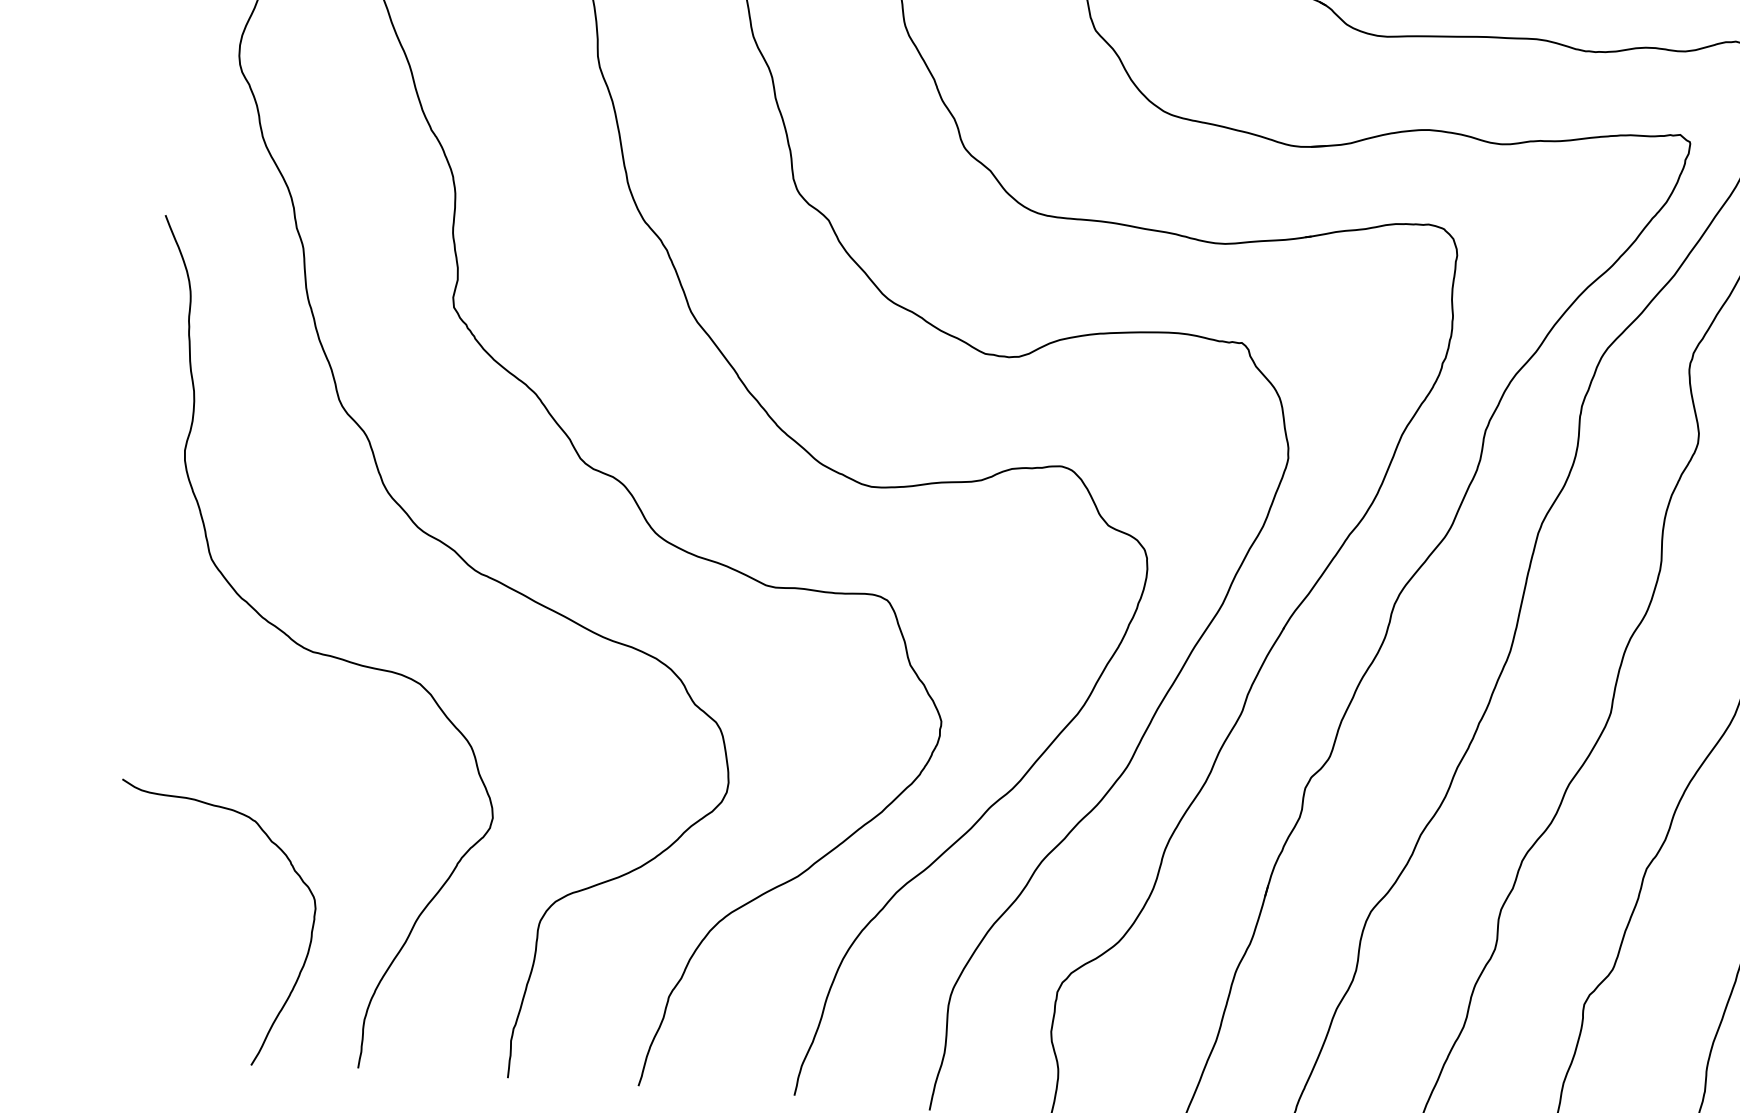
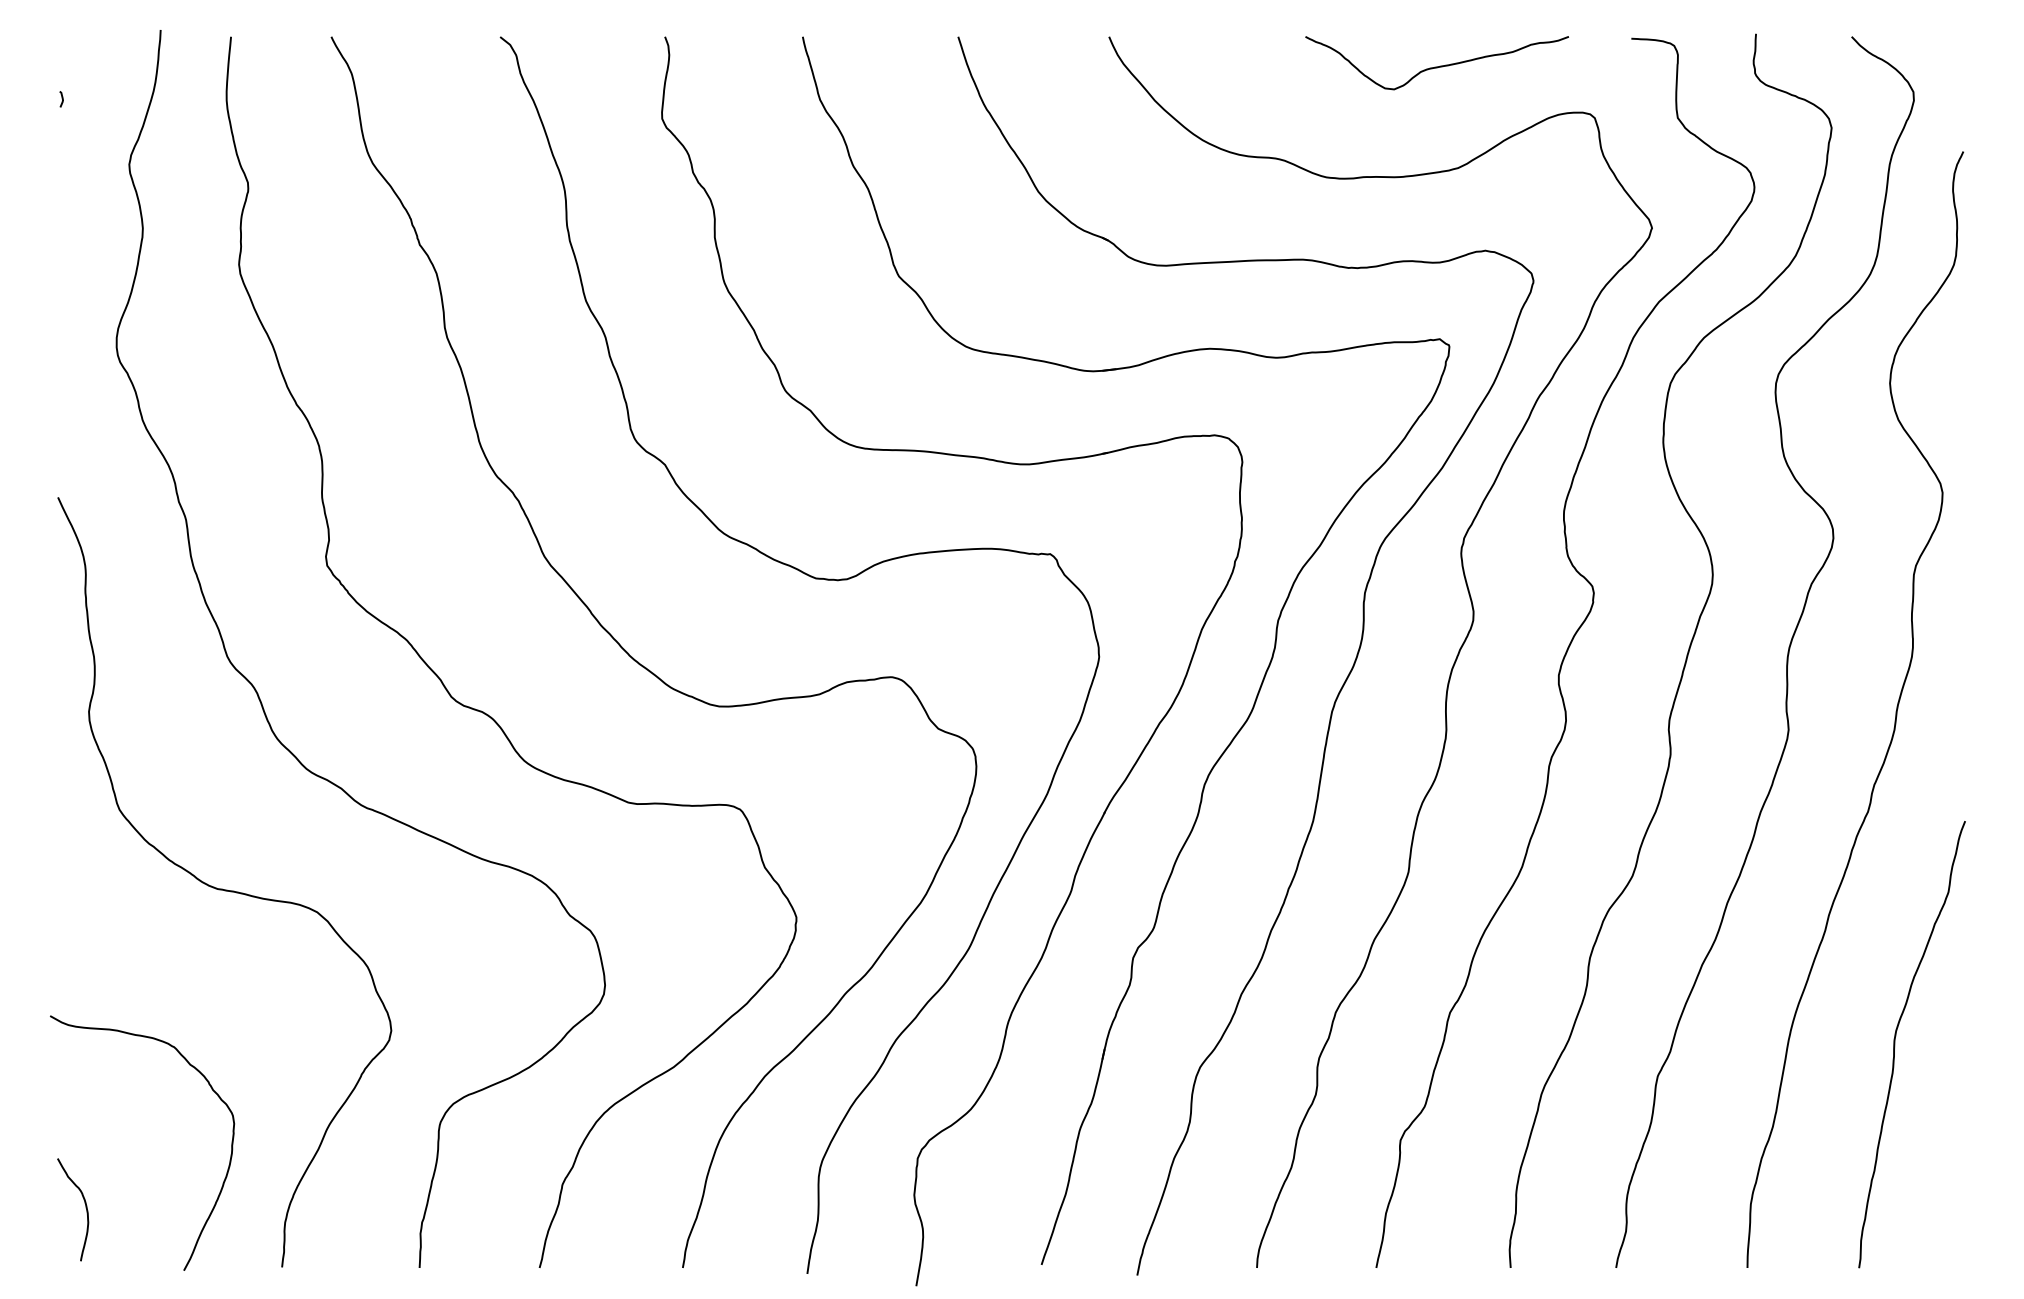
curve: (148, 991) -> (85, 1208), added

